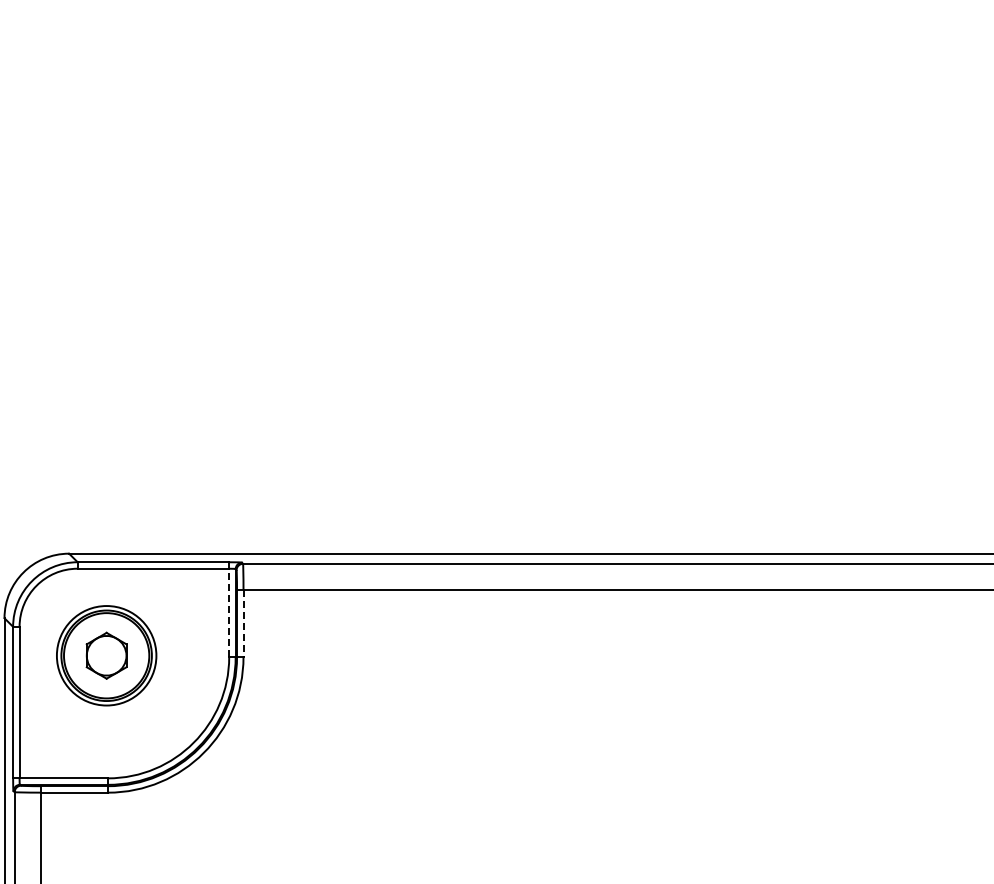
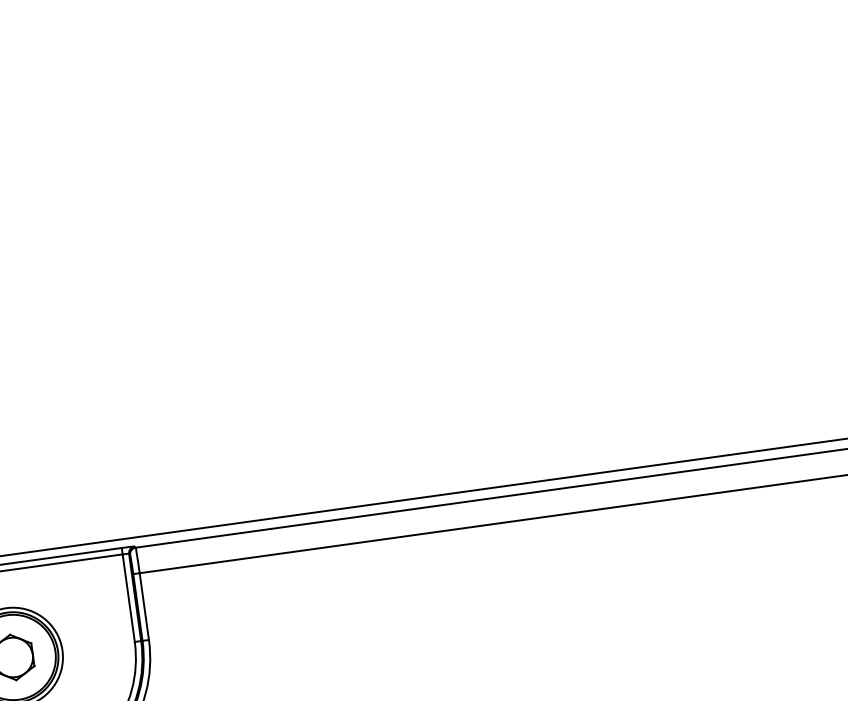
line: (229, 612) -> (128, 597), dashed -> solid
line: (243, 623) -> (144, 606), dashed -> solid

